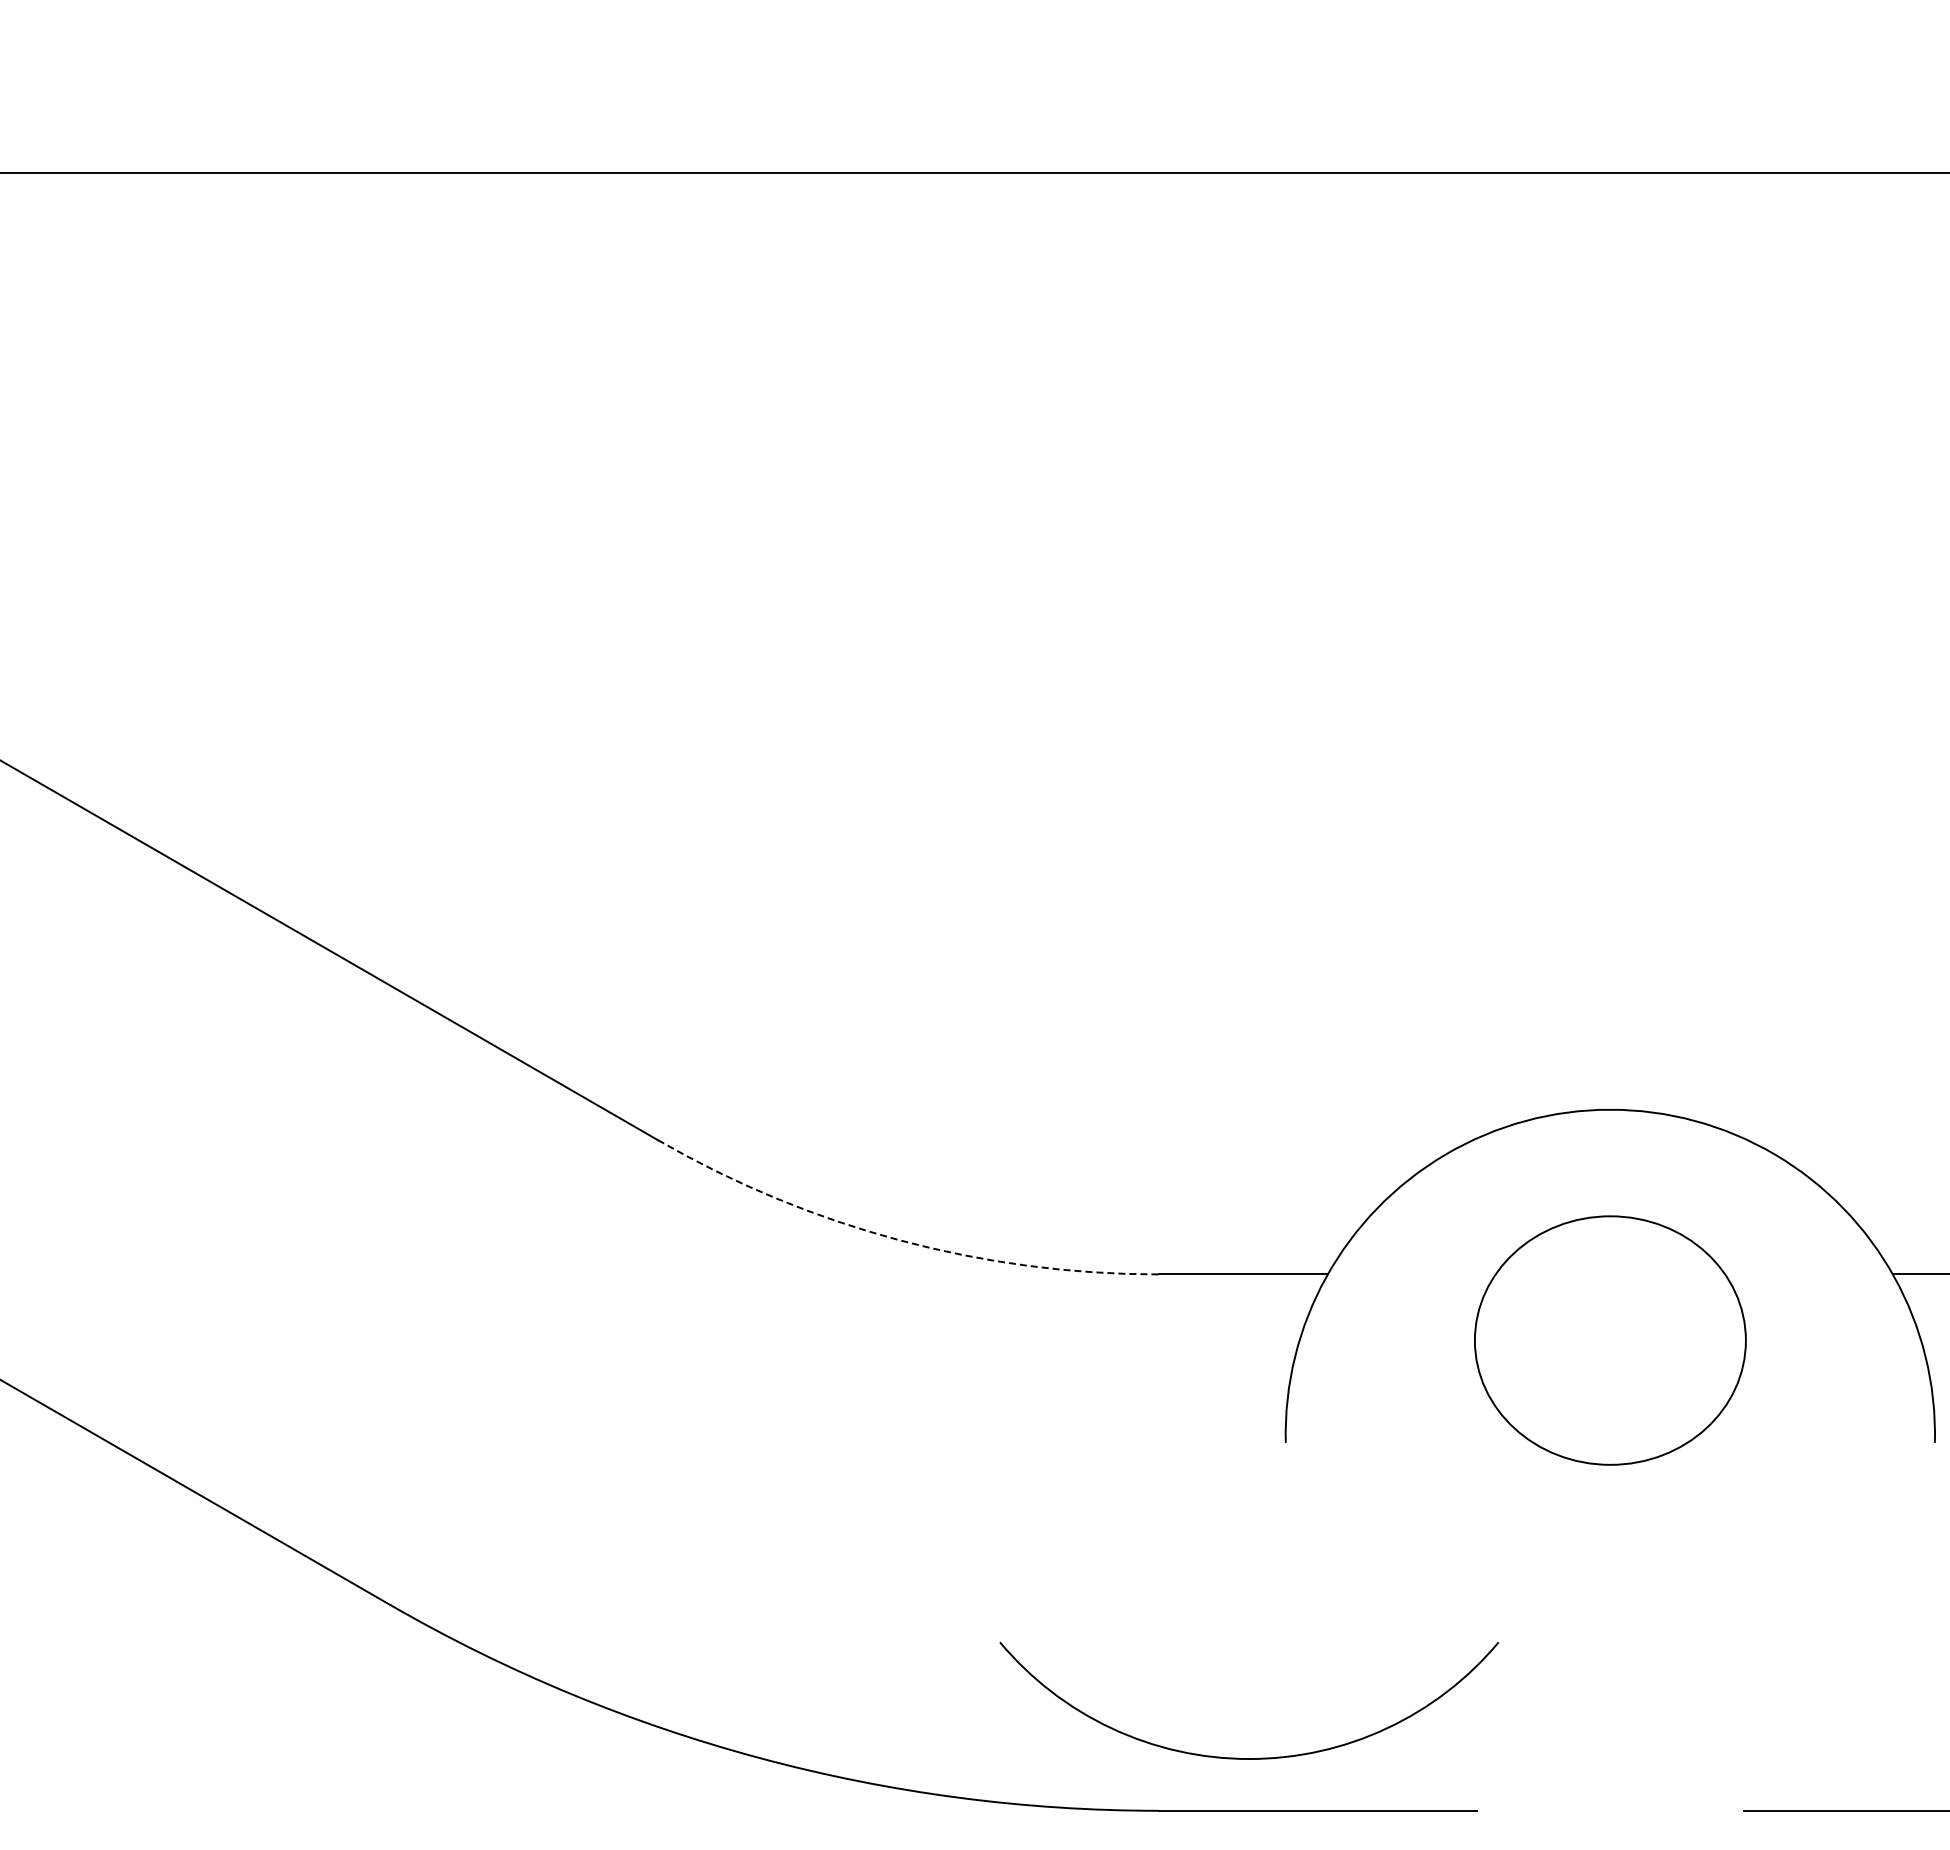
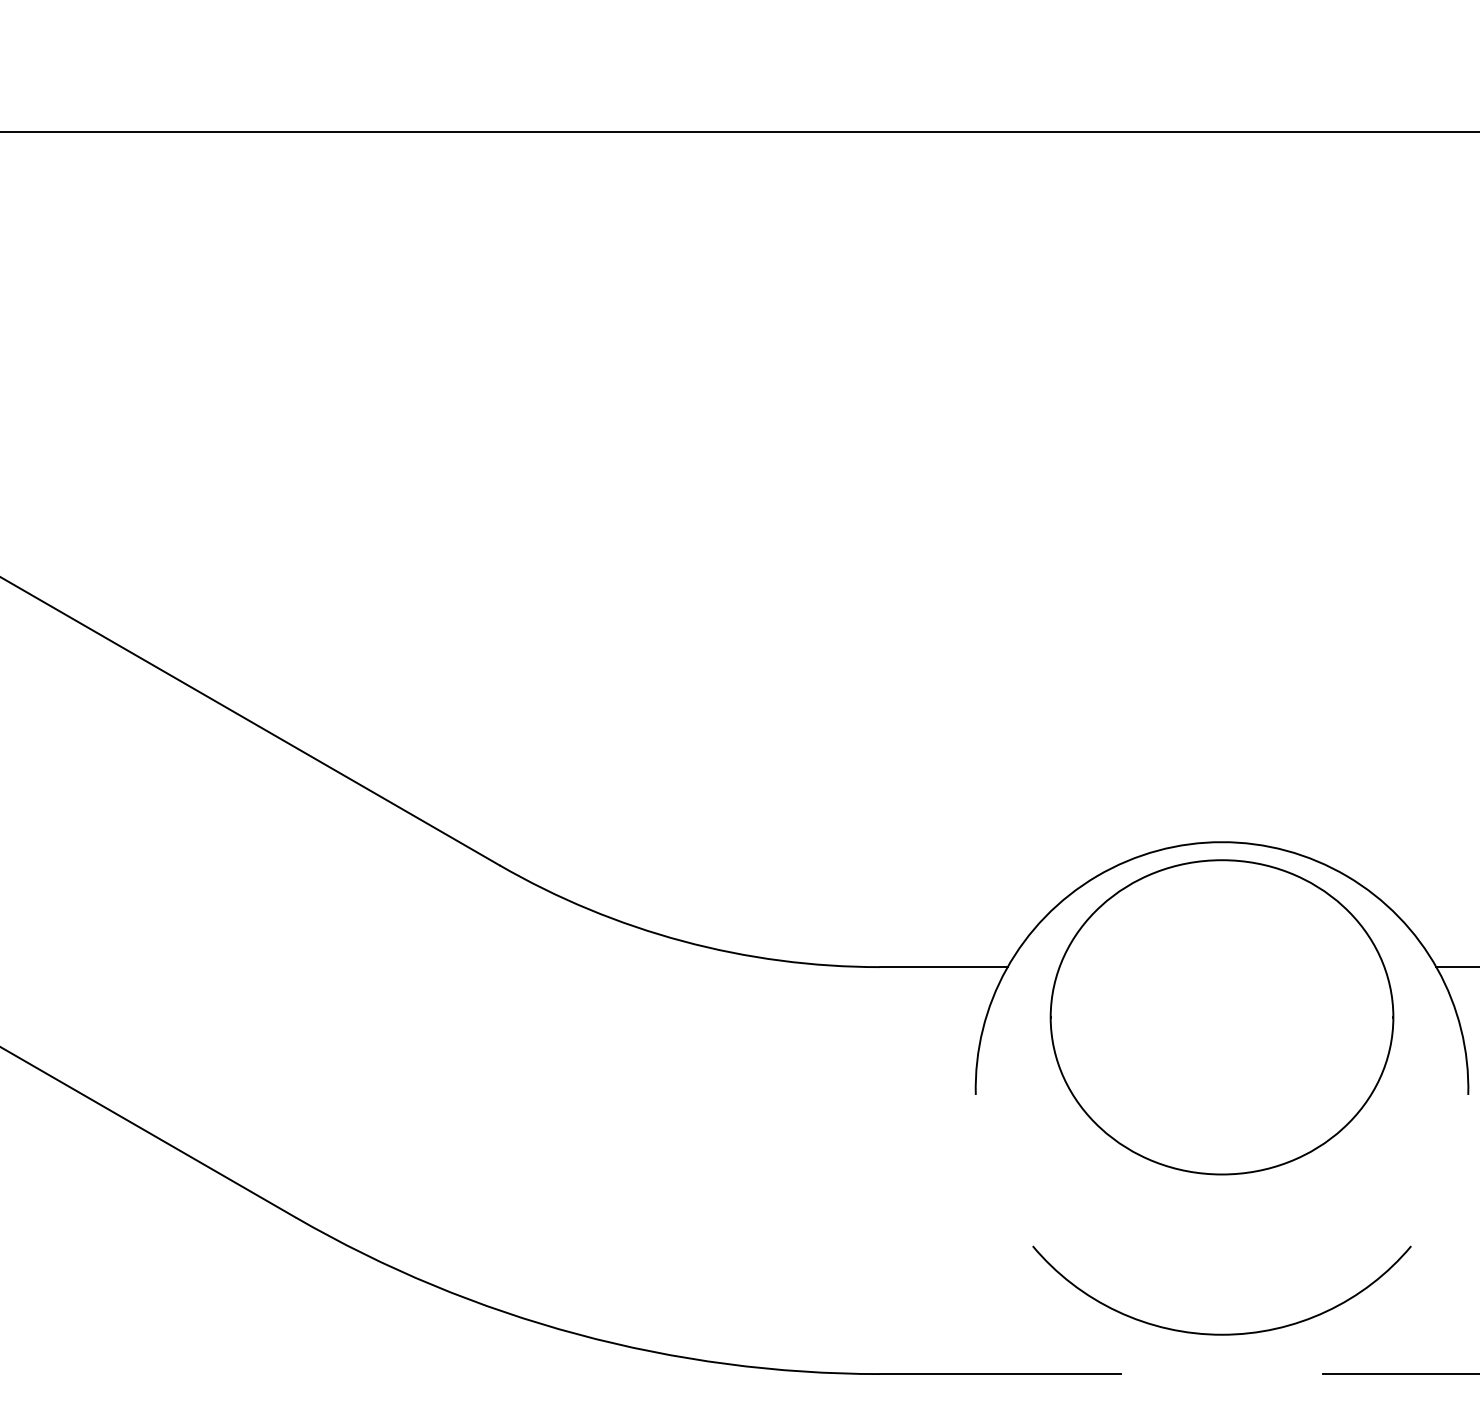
arc: (899, 1240) -> (682, 941), dashed -> solid
part: (1610, 1340) -> (1222, 1017), size x1.67
arc: (1249, 1758) -> (1222, 1334), moved

